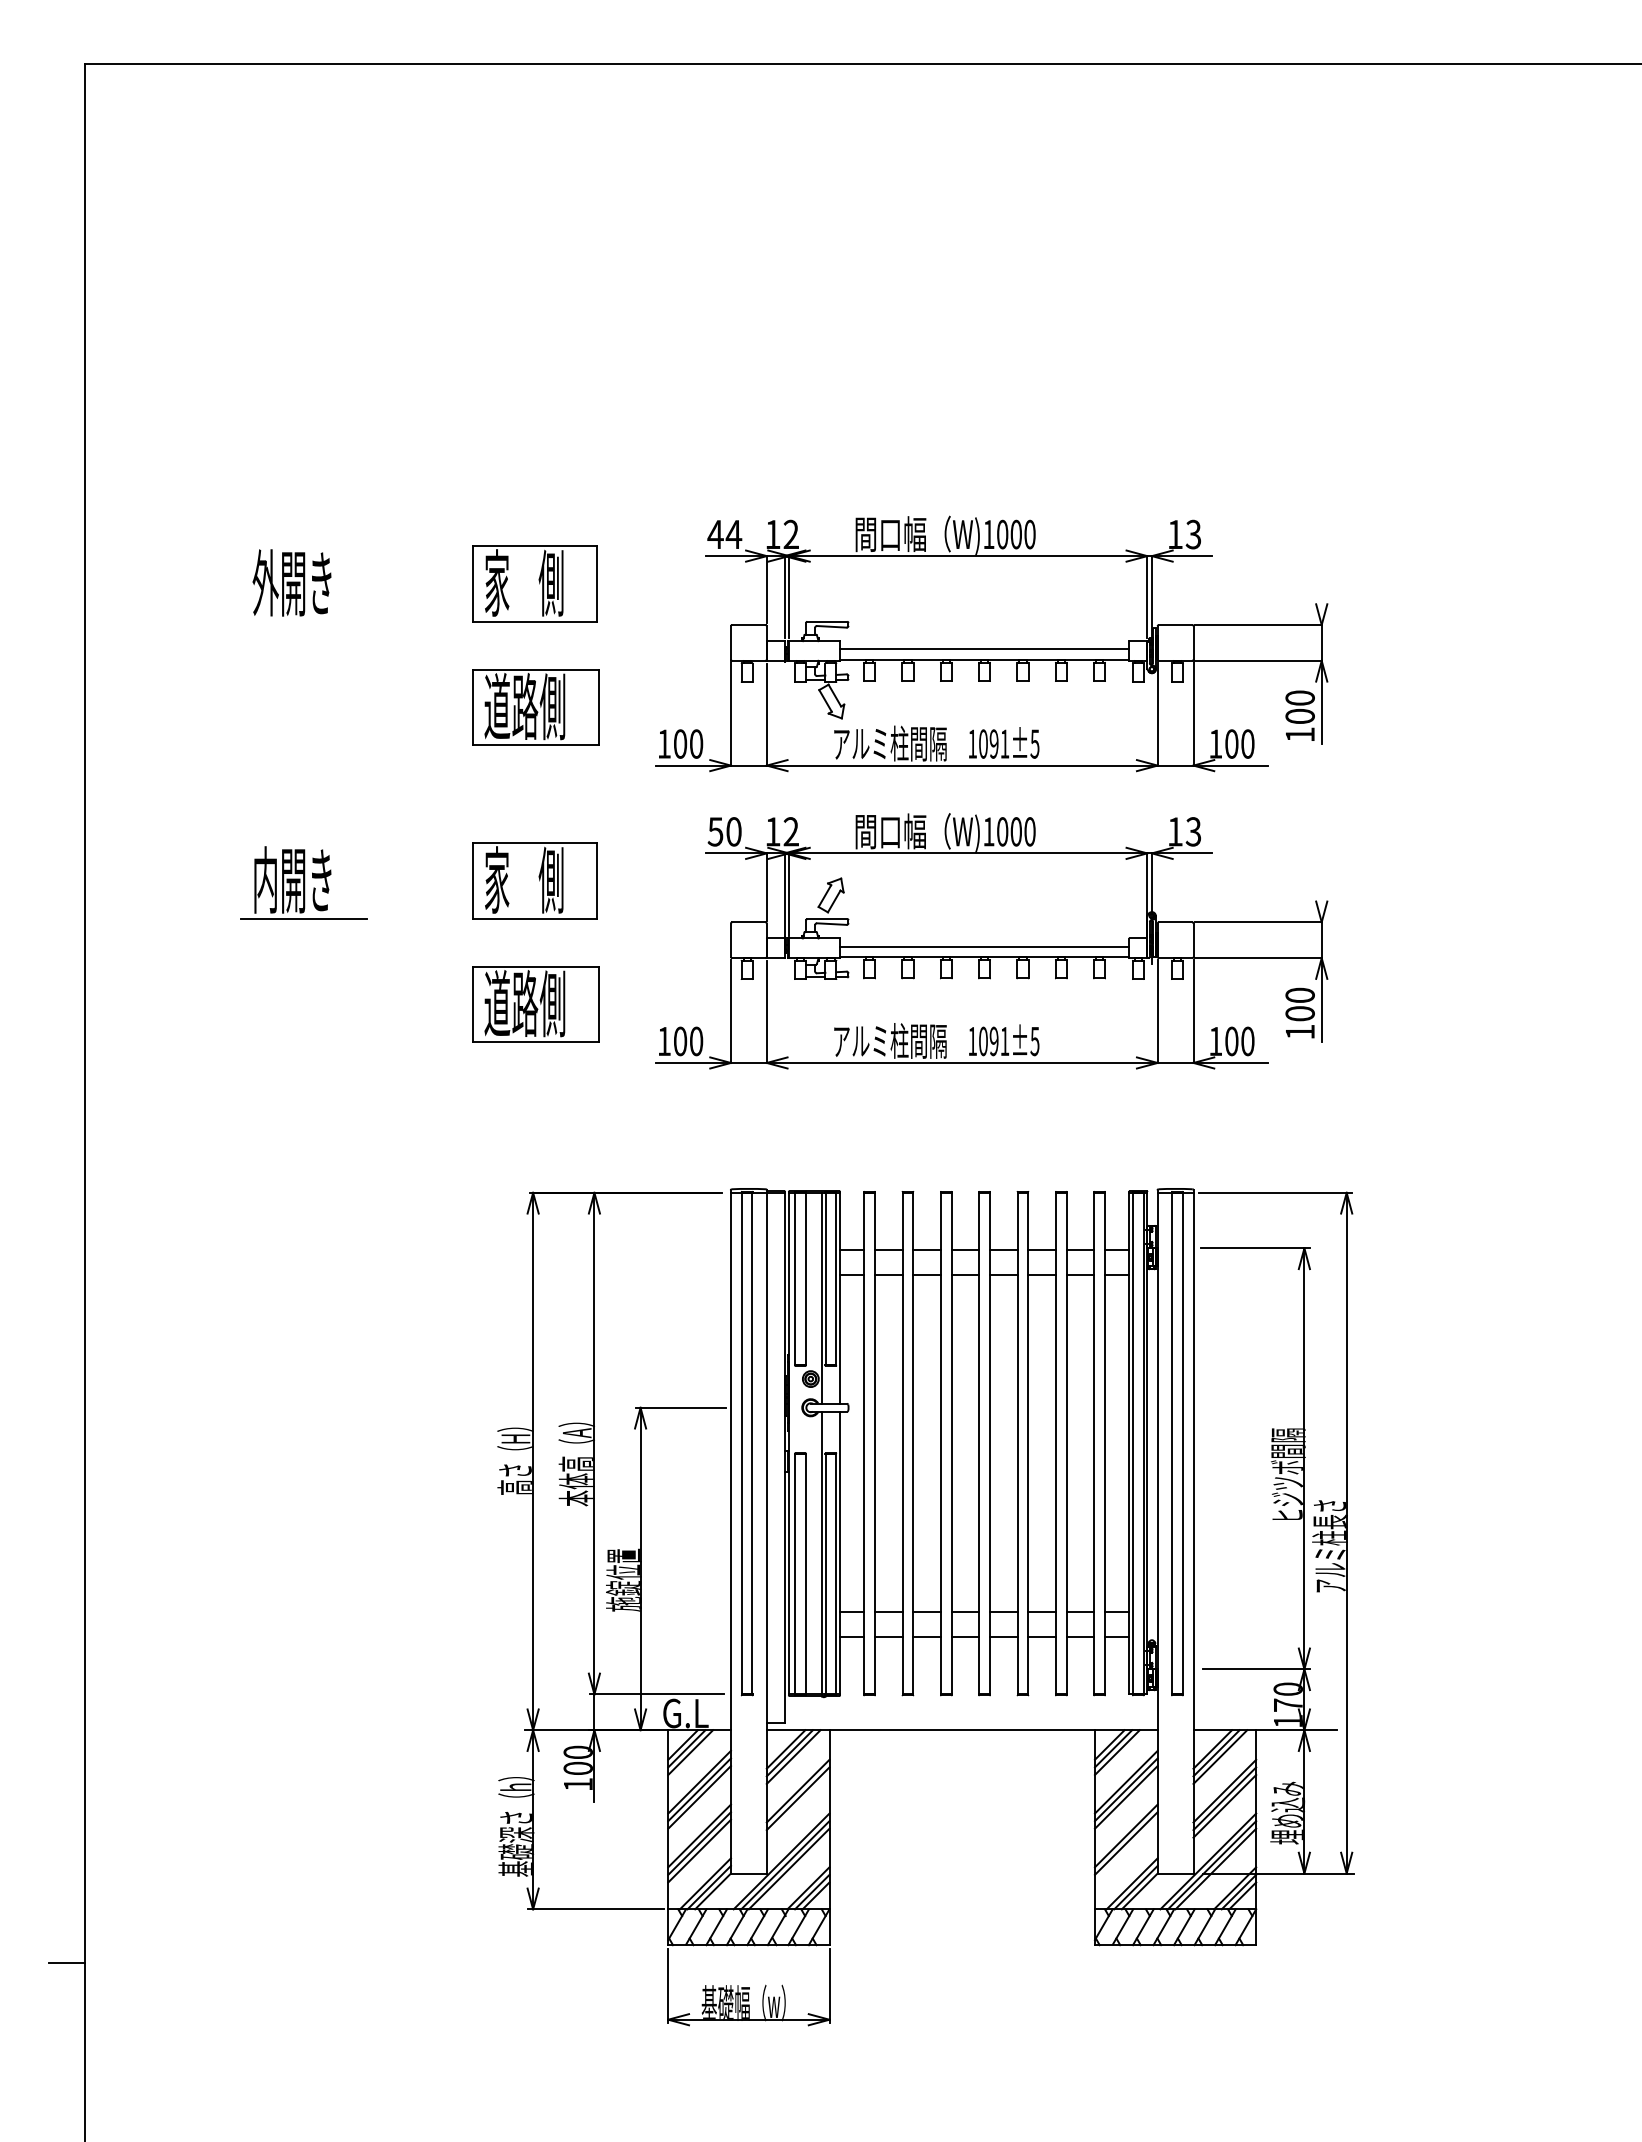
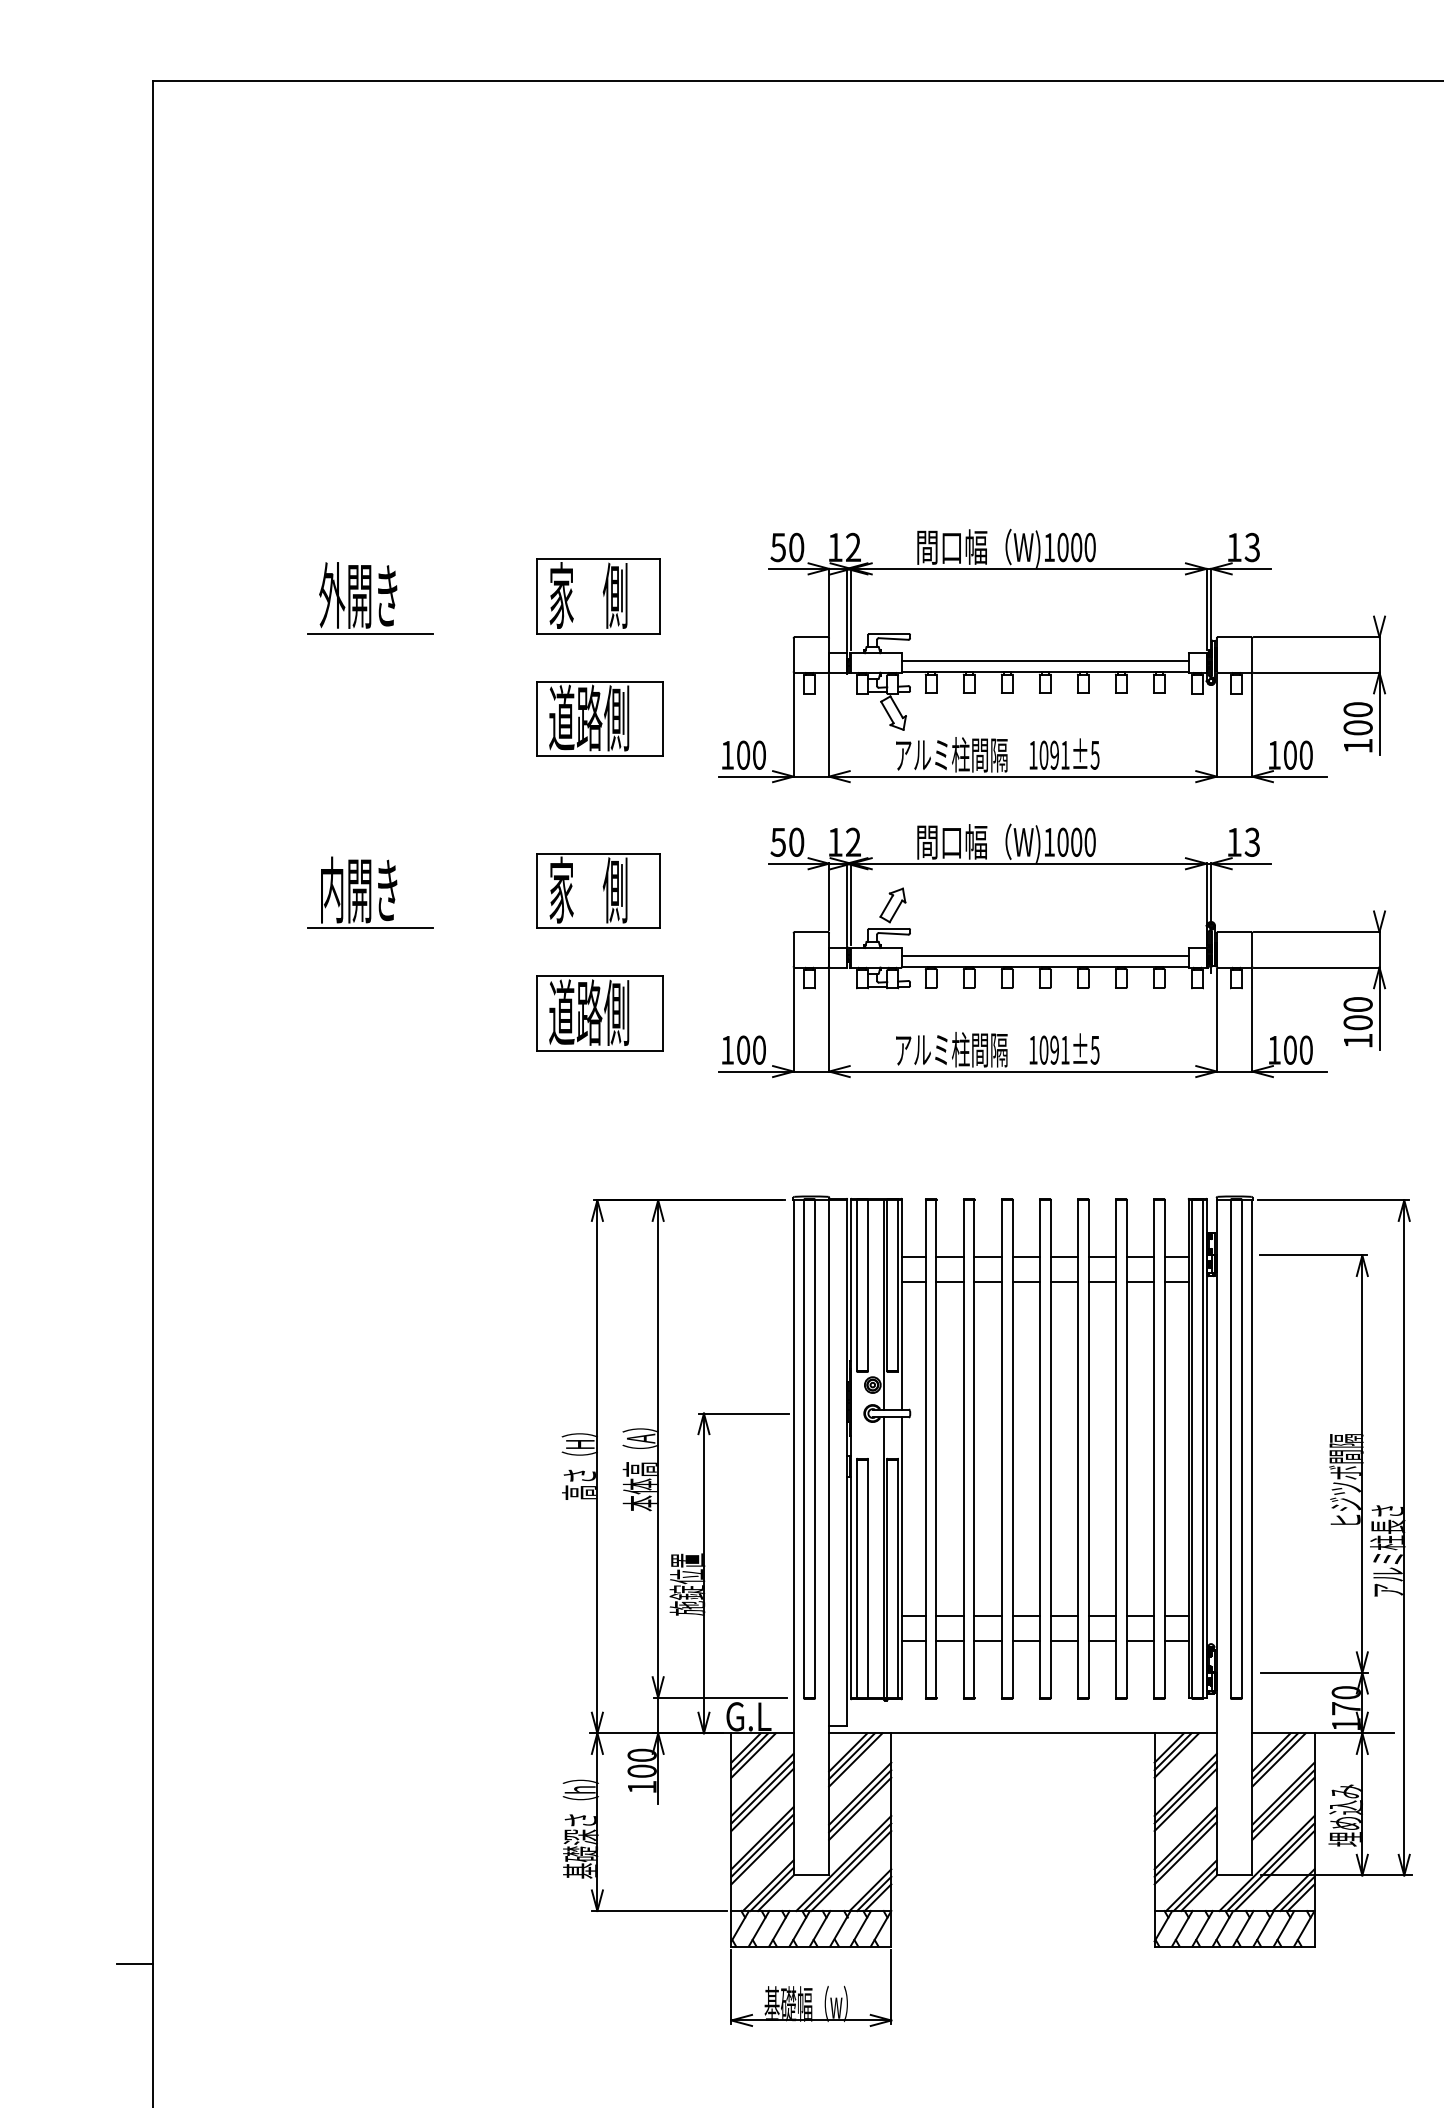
text: (724, 534) -> (787, 547), 44 -> 50
line: (303, 621) -> (369, 633), added
line: (797, 1806) -> (859, 1808), added
line: (1125, 1850) -> (1184, 1852), added

